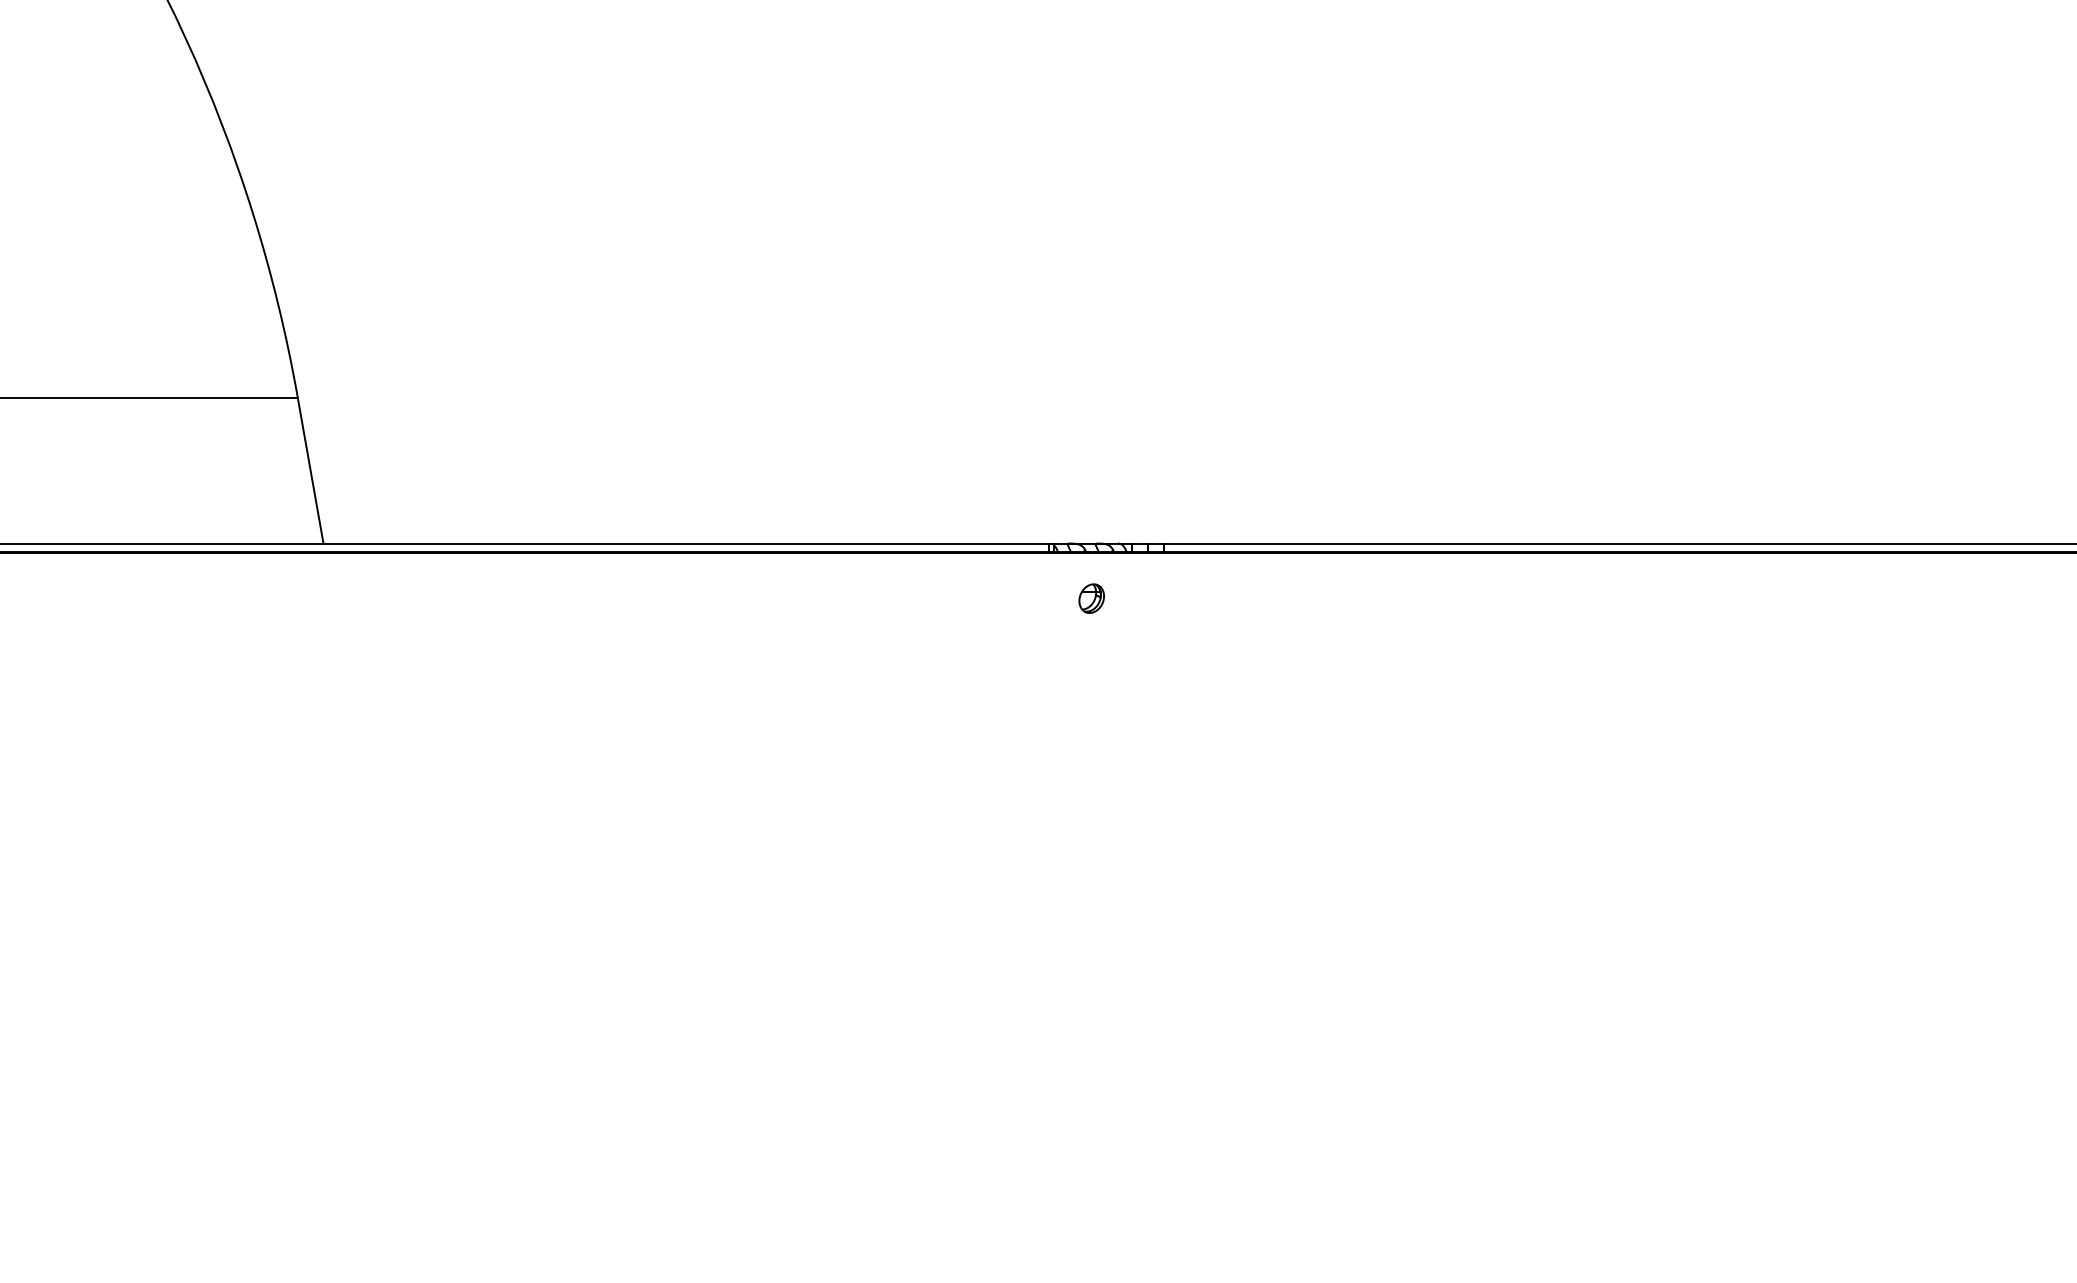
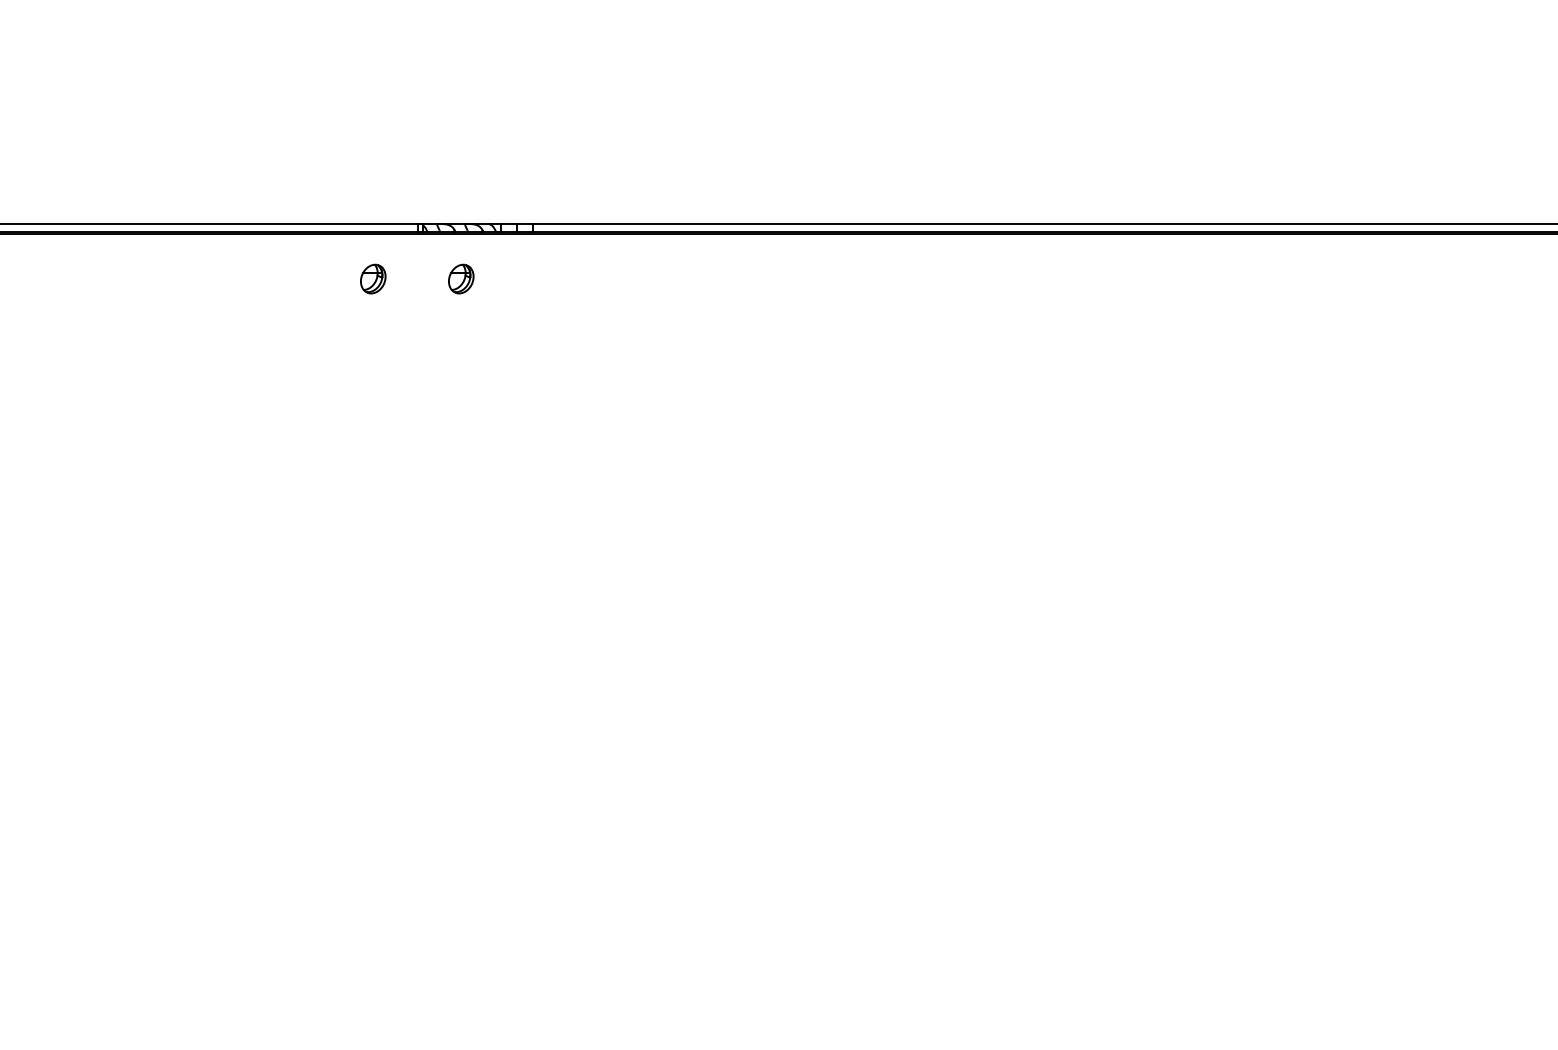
part: (1003, 598) -> (373, 278), added

